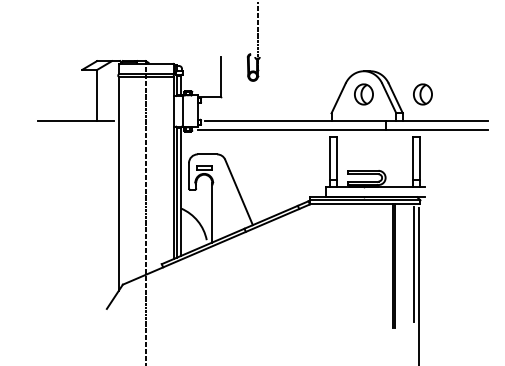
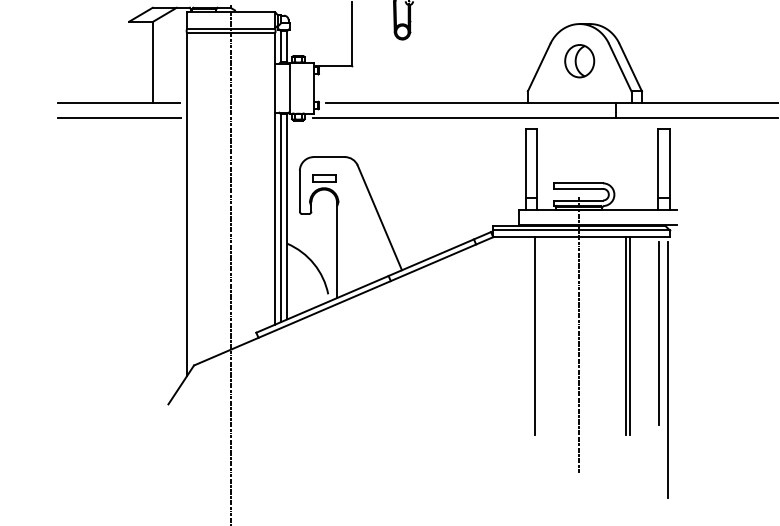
part: (422, 94) -> (673, 61), removed
line: (76, 129) -> (119, 117), added
line: (336, 265) -> (535, 334), added
line: (363, 265) -> (579, 334), added

